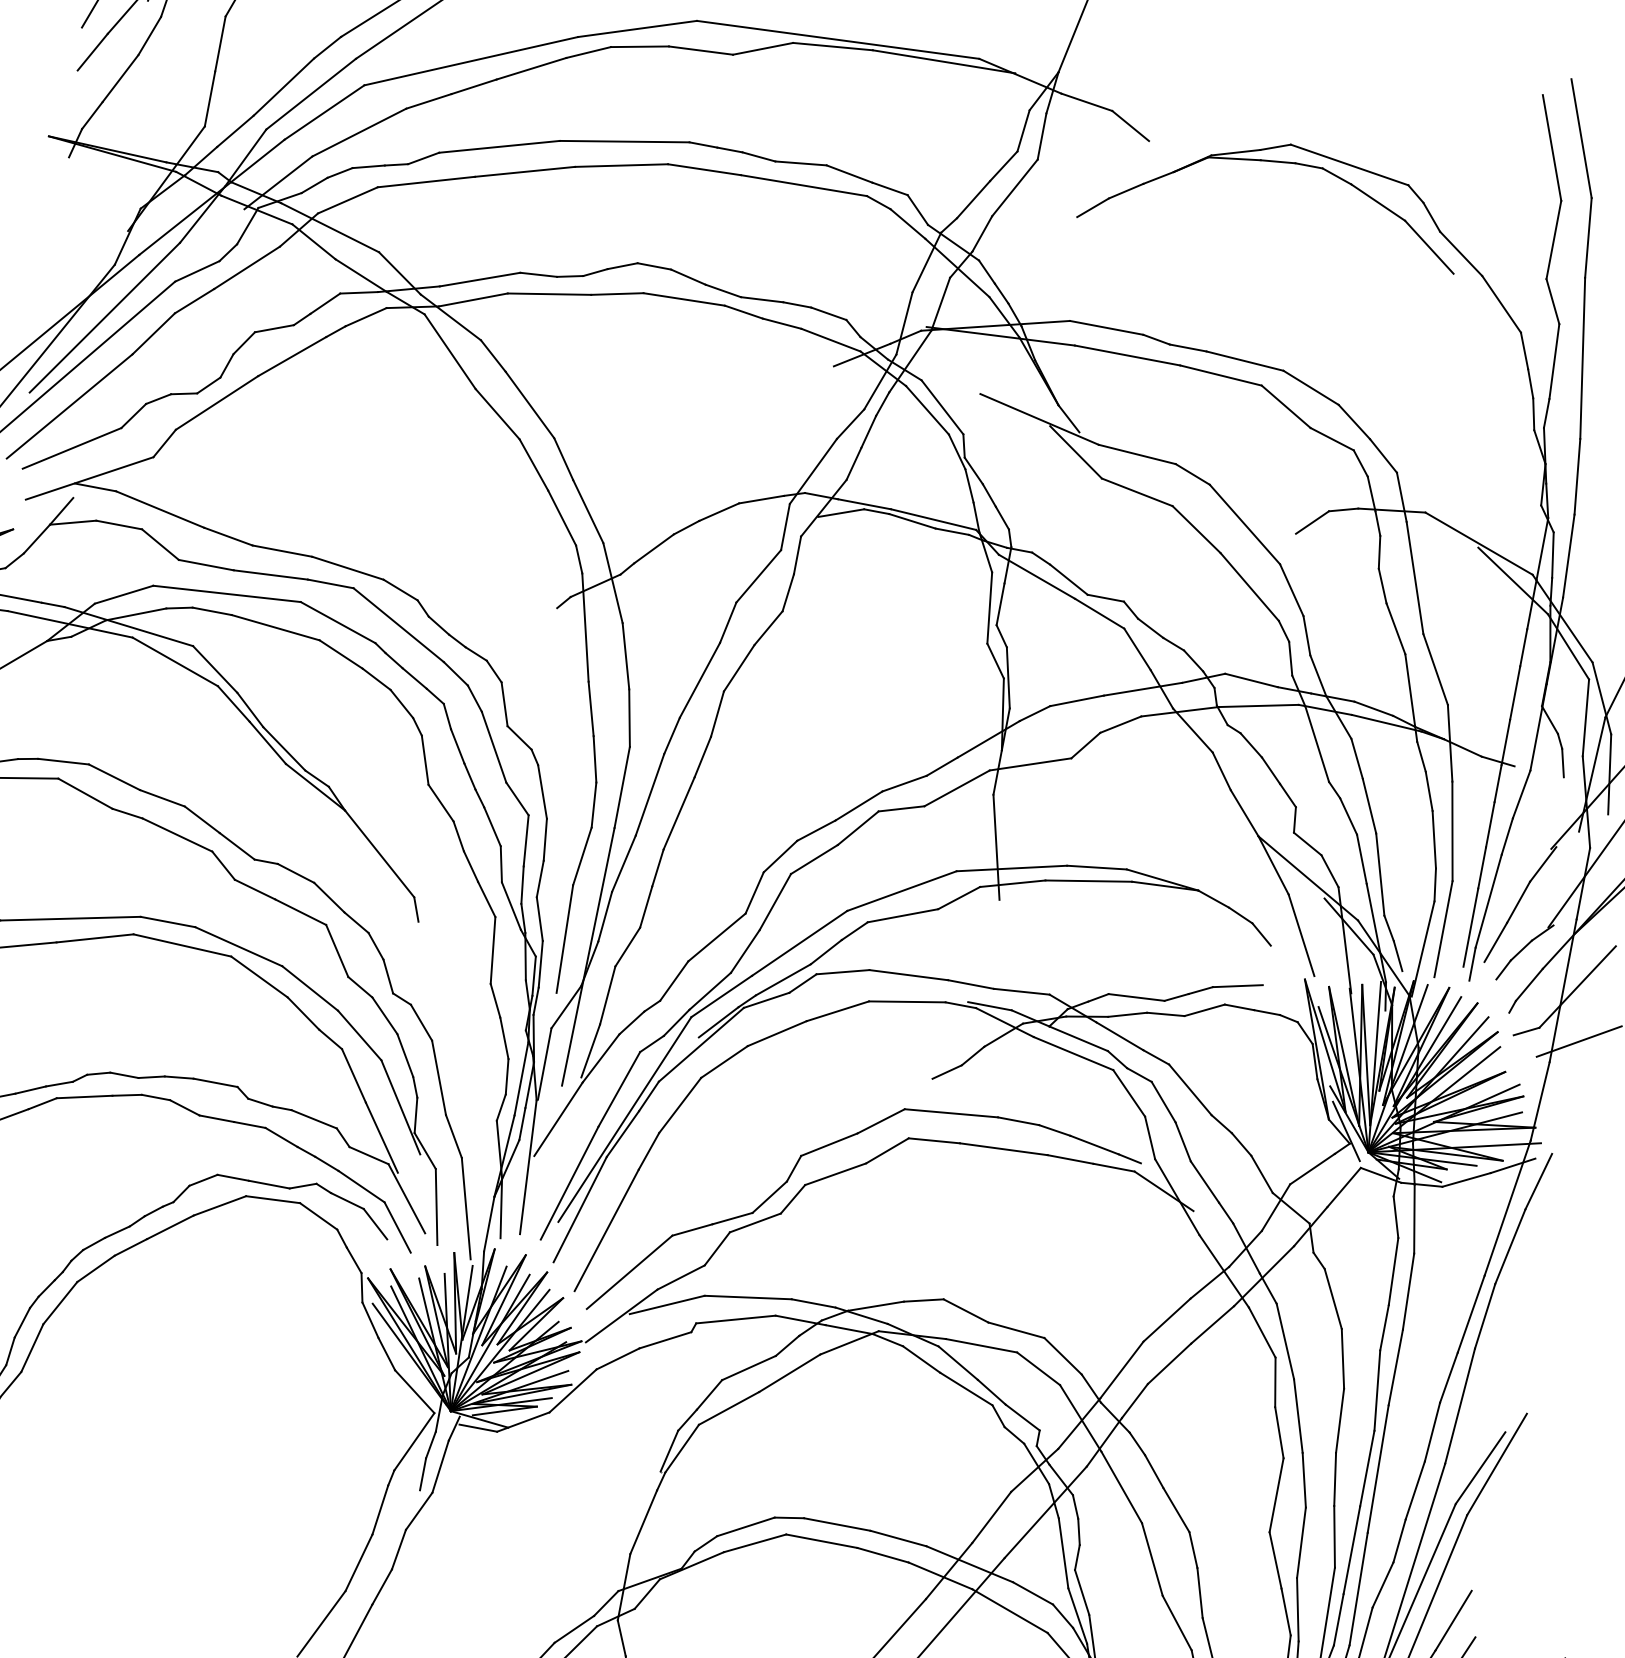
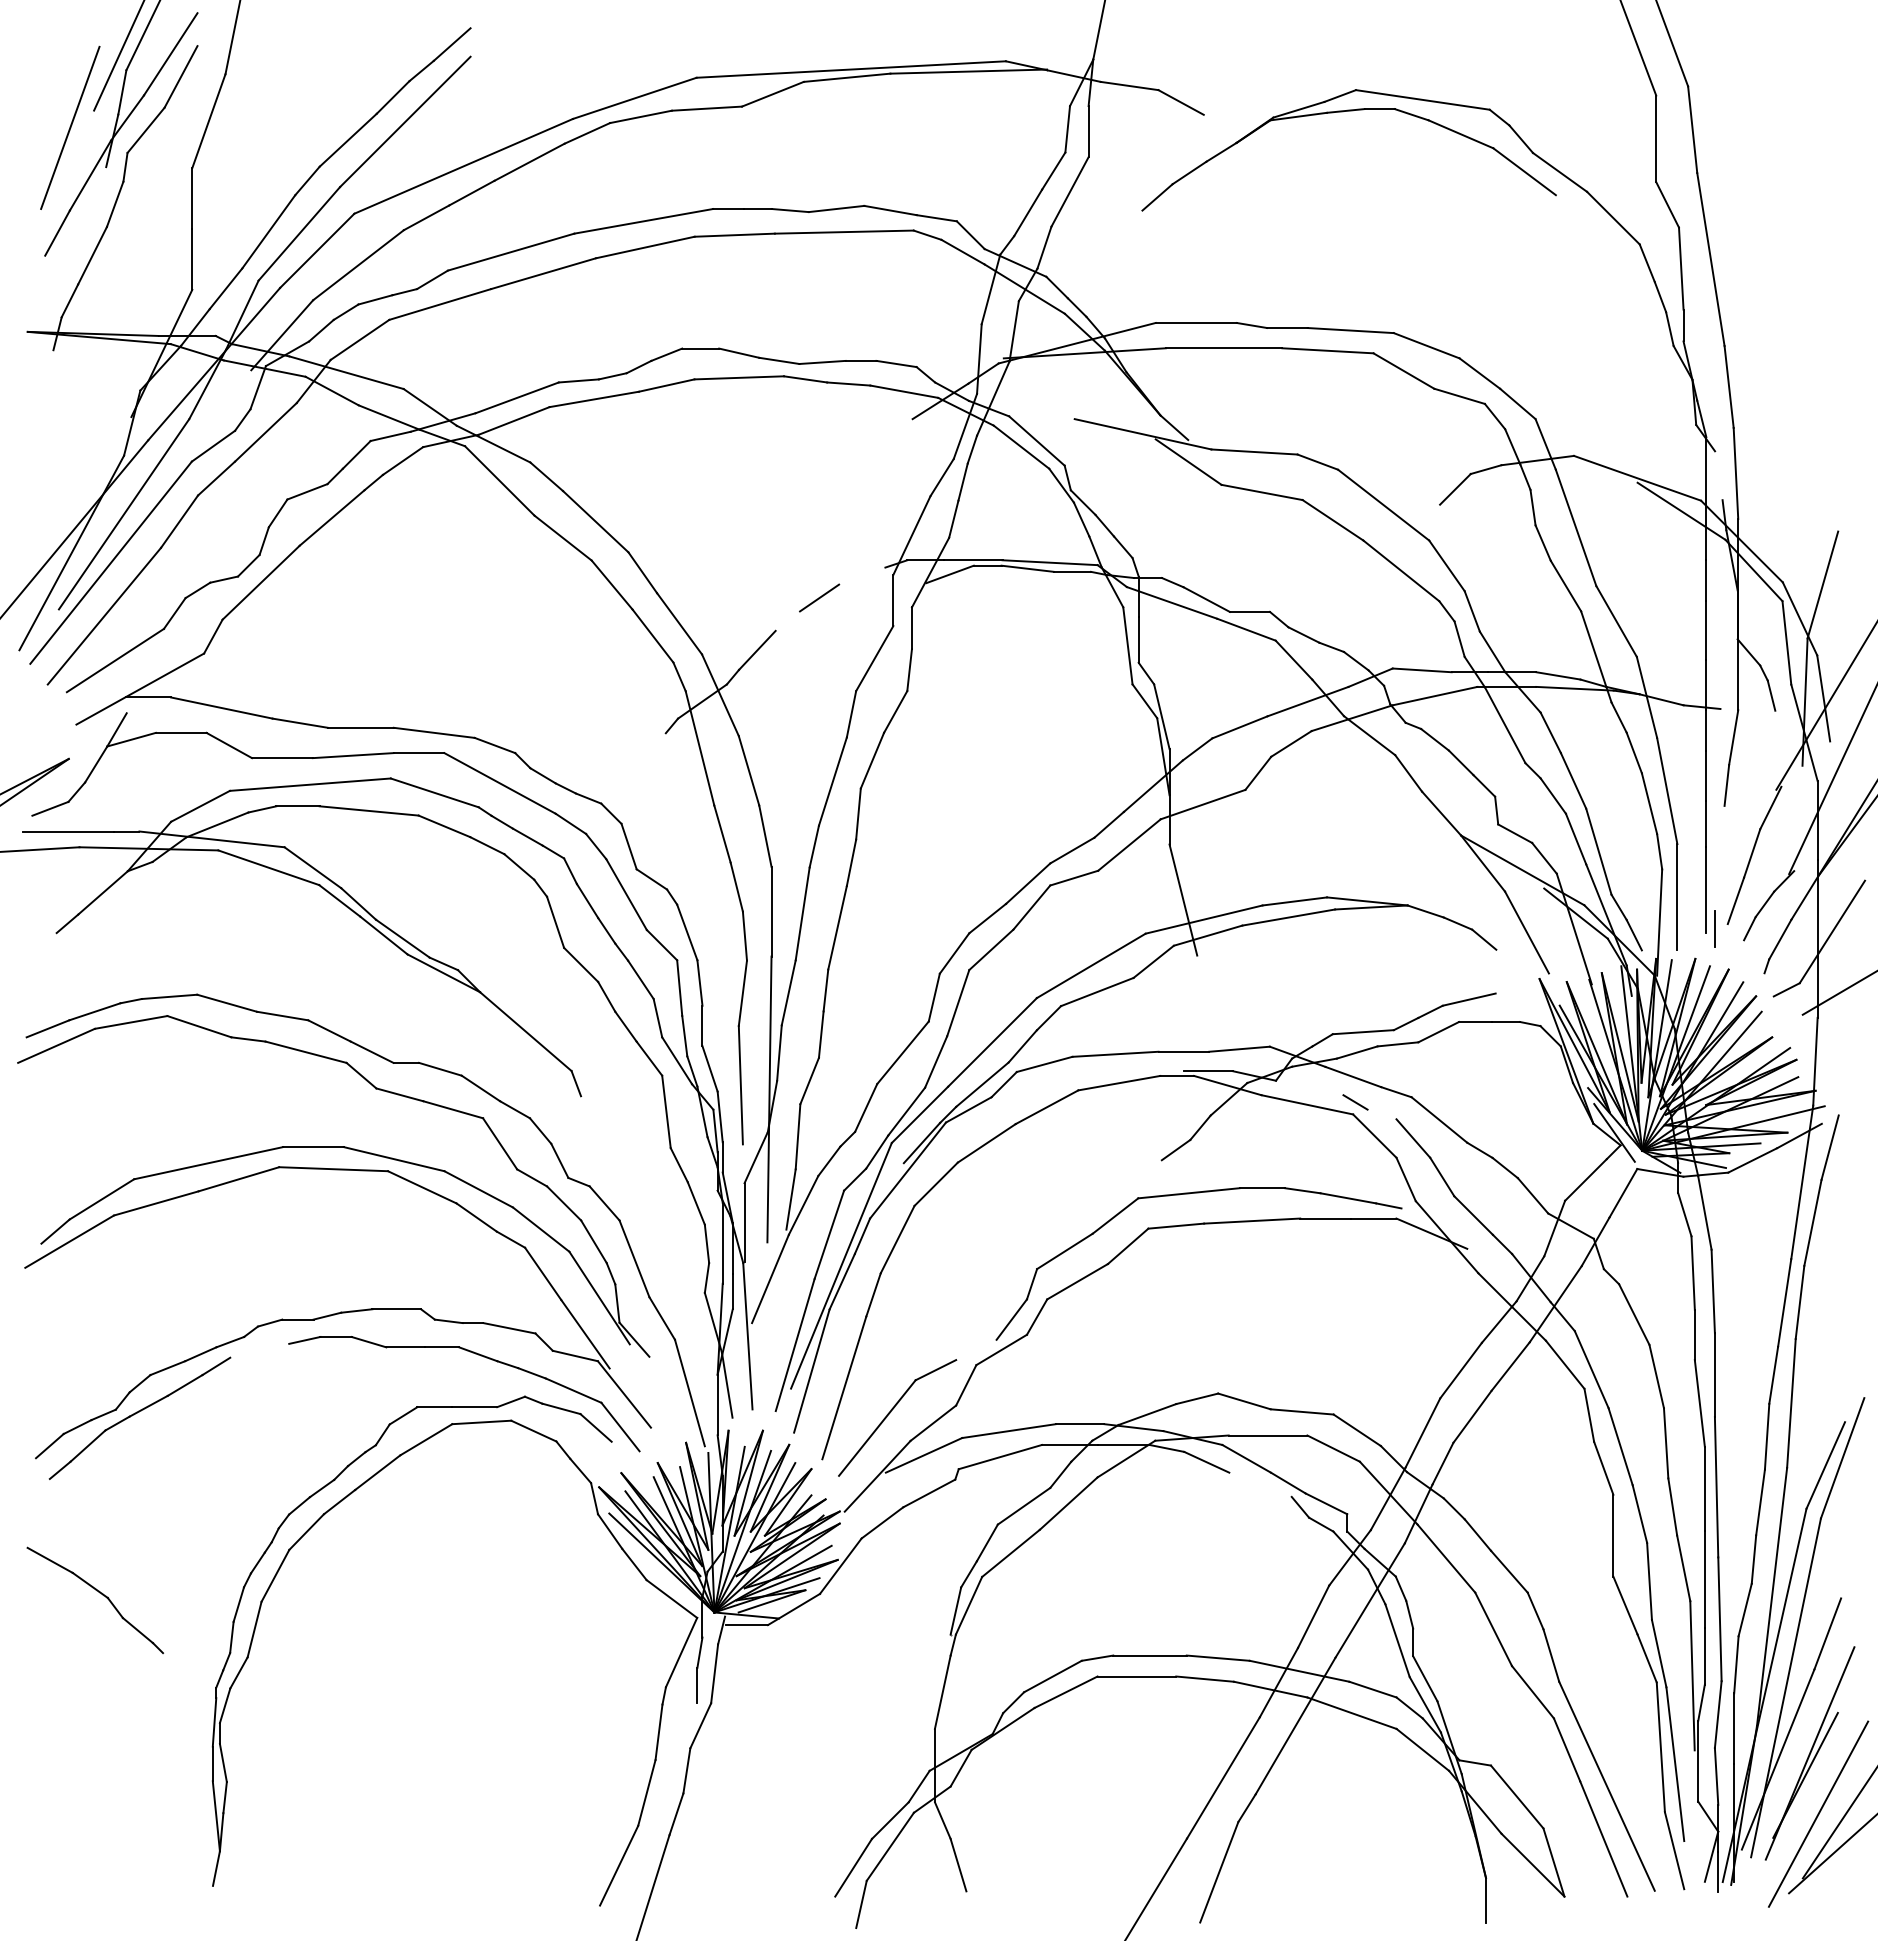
line: (761, 499) -> (862, 575), removed
line: (686, 527) -> (787, 620), removed
line: (1552, 554) -> (1718, 475), removed
line: (1488, 900) -> (1719, 857), removed
line: (1078, 1038) -> (1309, 1087), removed
line: (1138, 1074) -> (1381, 1114), removed
line: (84, 1096) -> (259, 1350), removed
line: (436, 1206) -> (657, 1396), removed
line: (732, 1218) -> (976, 1349), removed
line: (966, 1388) -> (1260, 1484), removed

